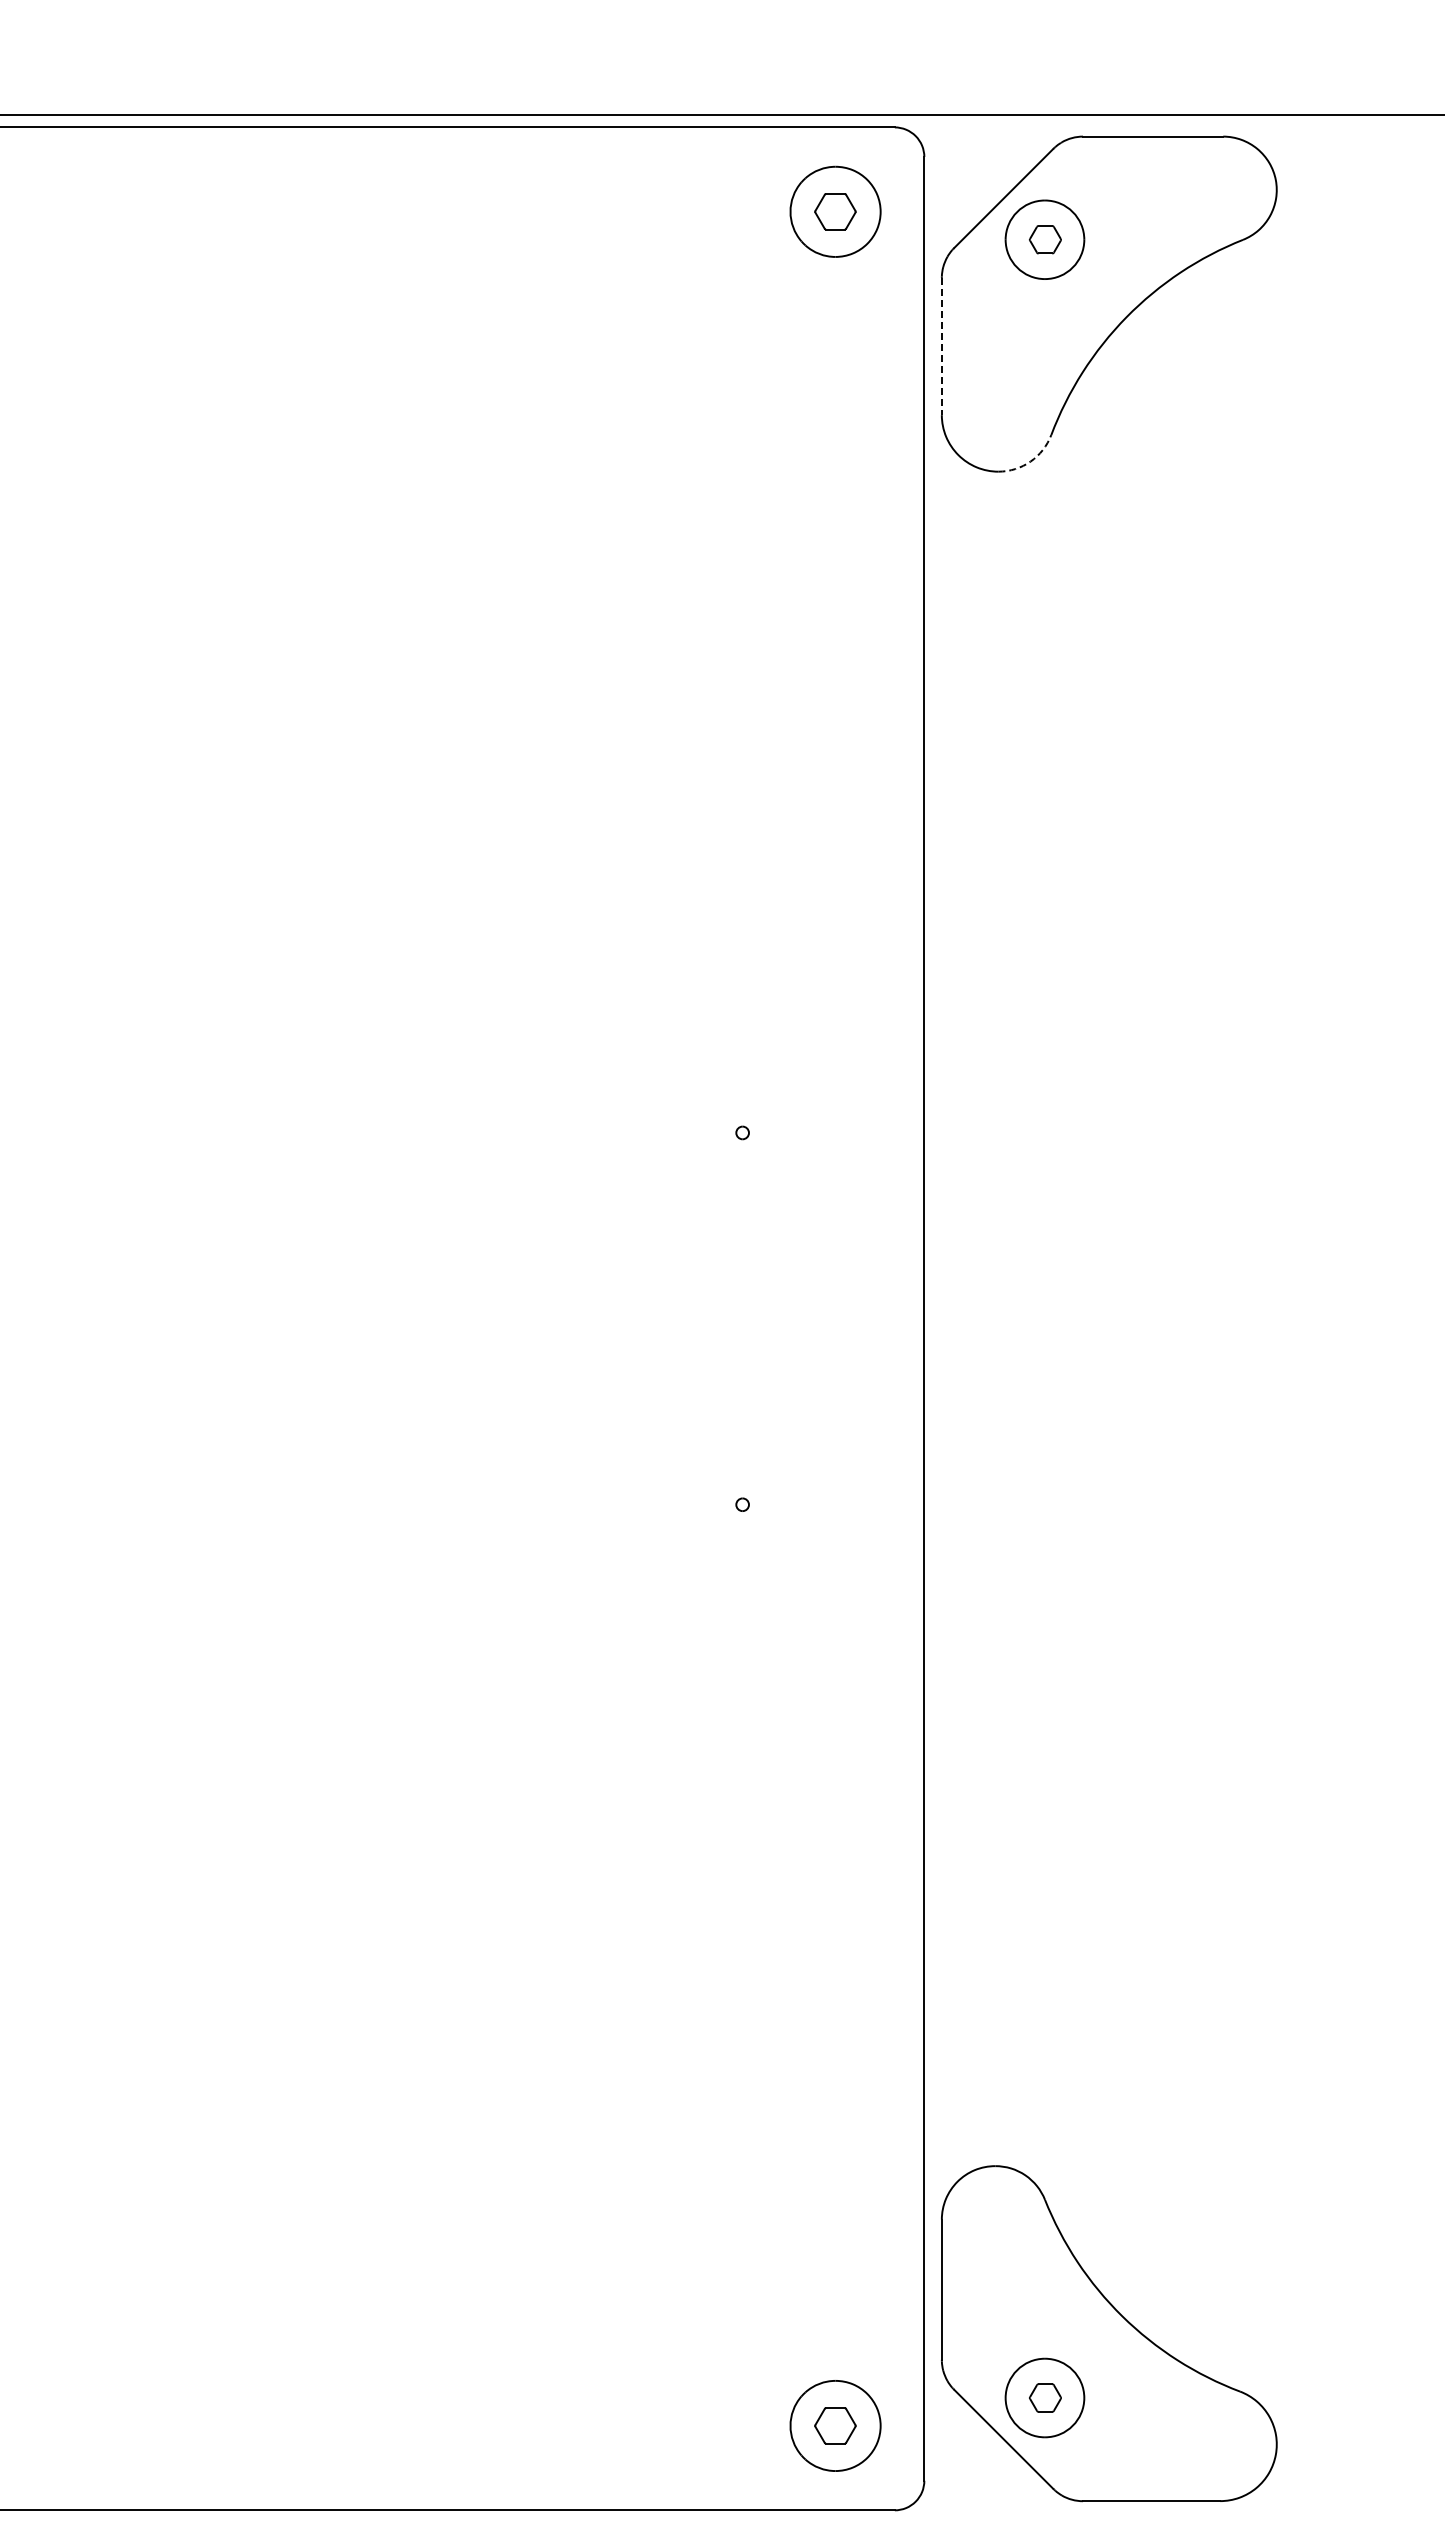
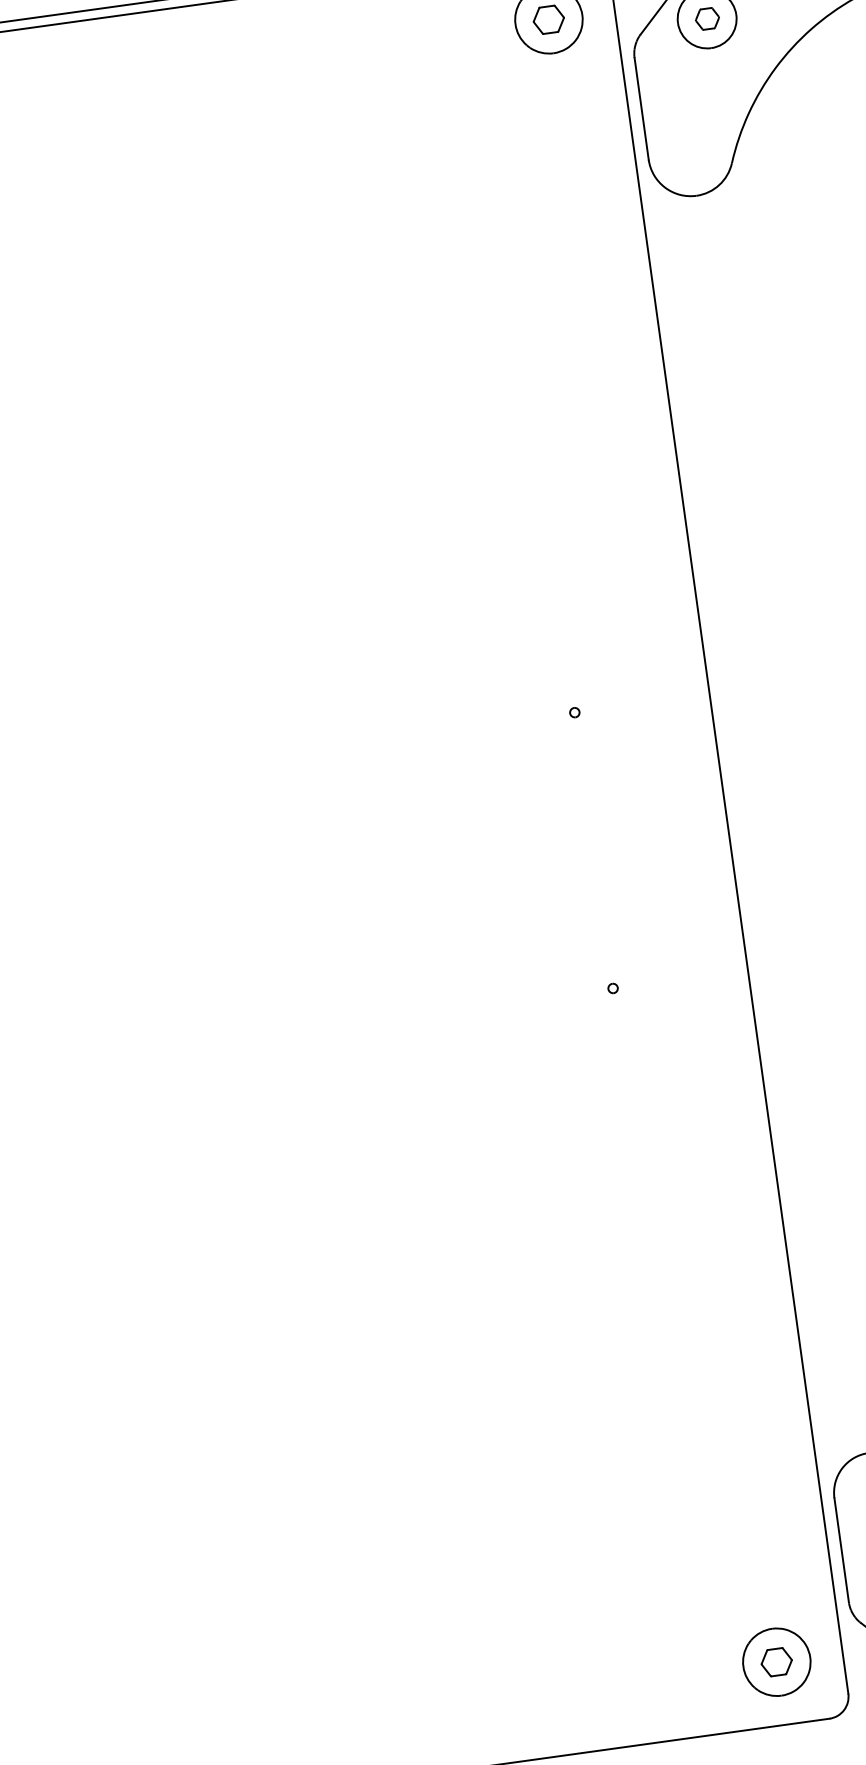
line: (941, 346) -> (641, 108), dashed -> solid
arc: (1030, 461) -> (719, 184), dashed -> solid

